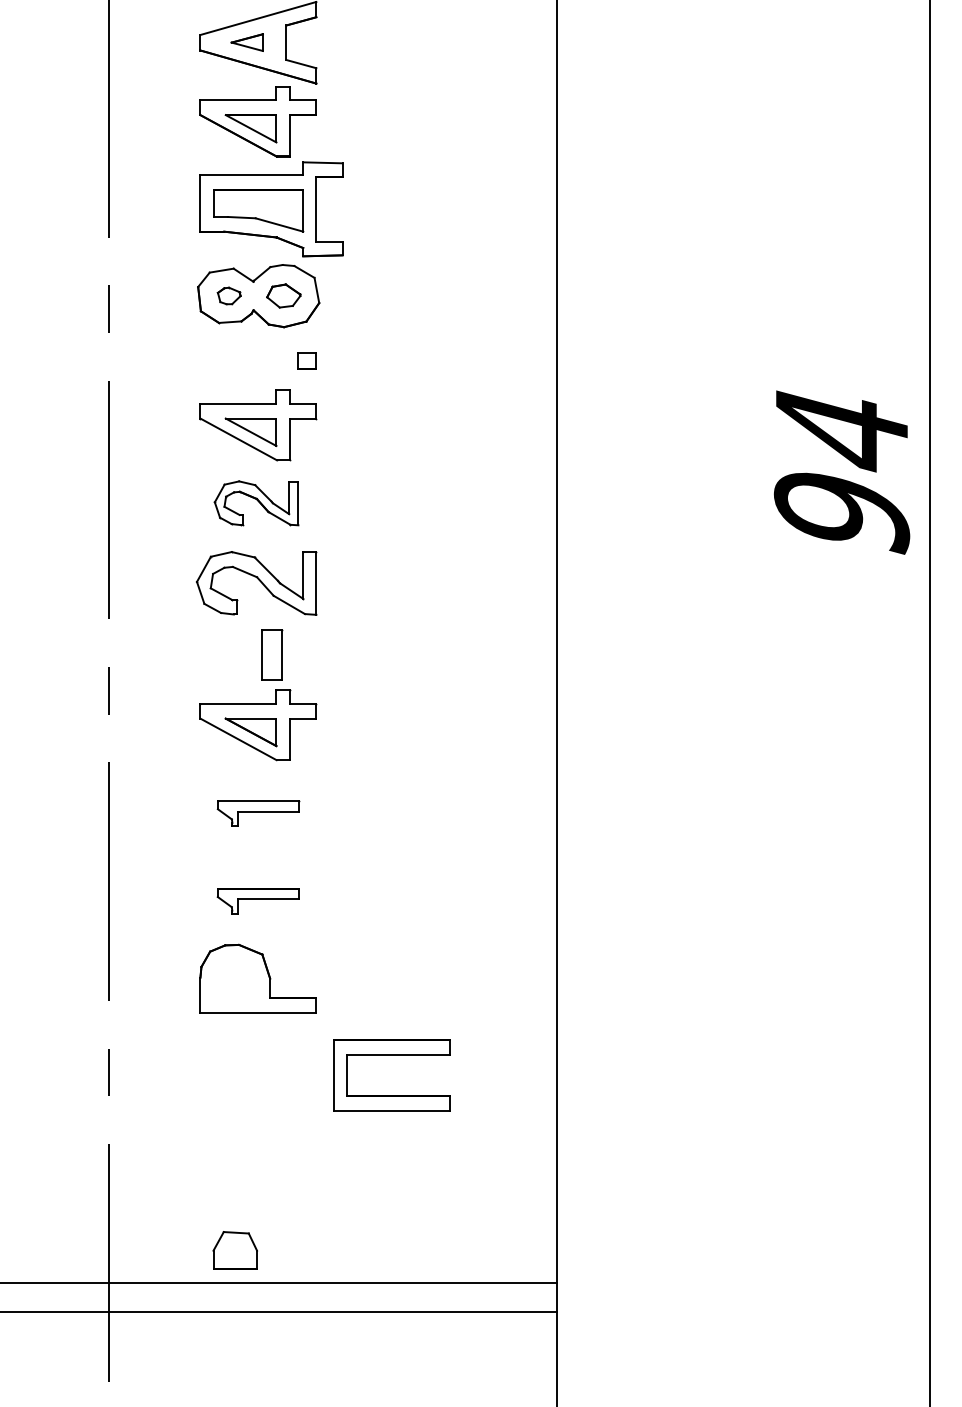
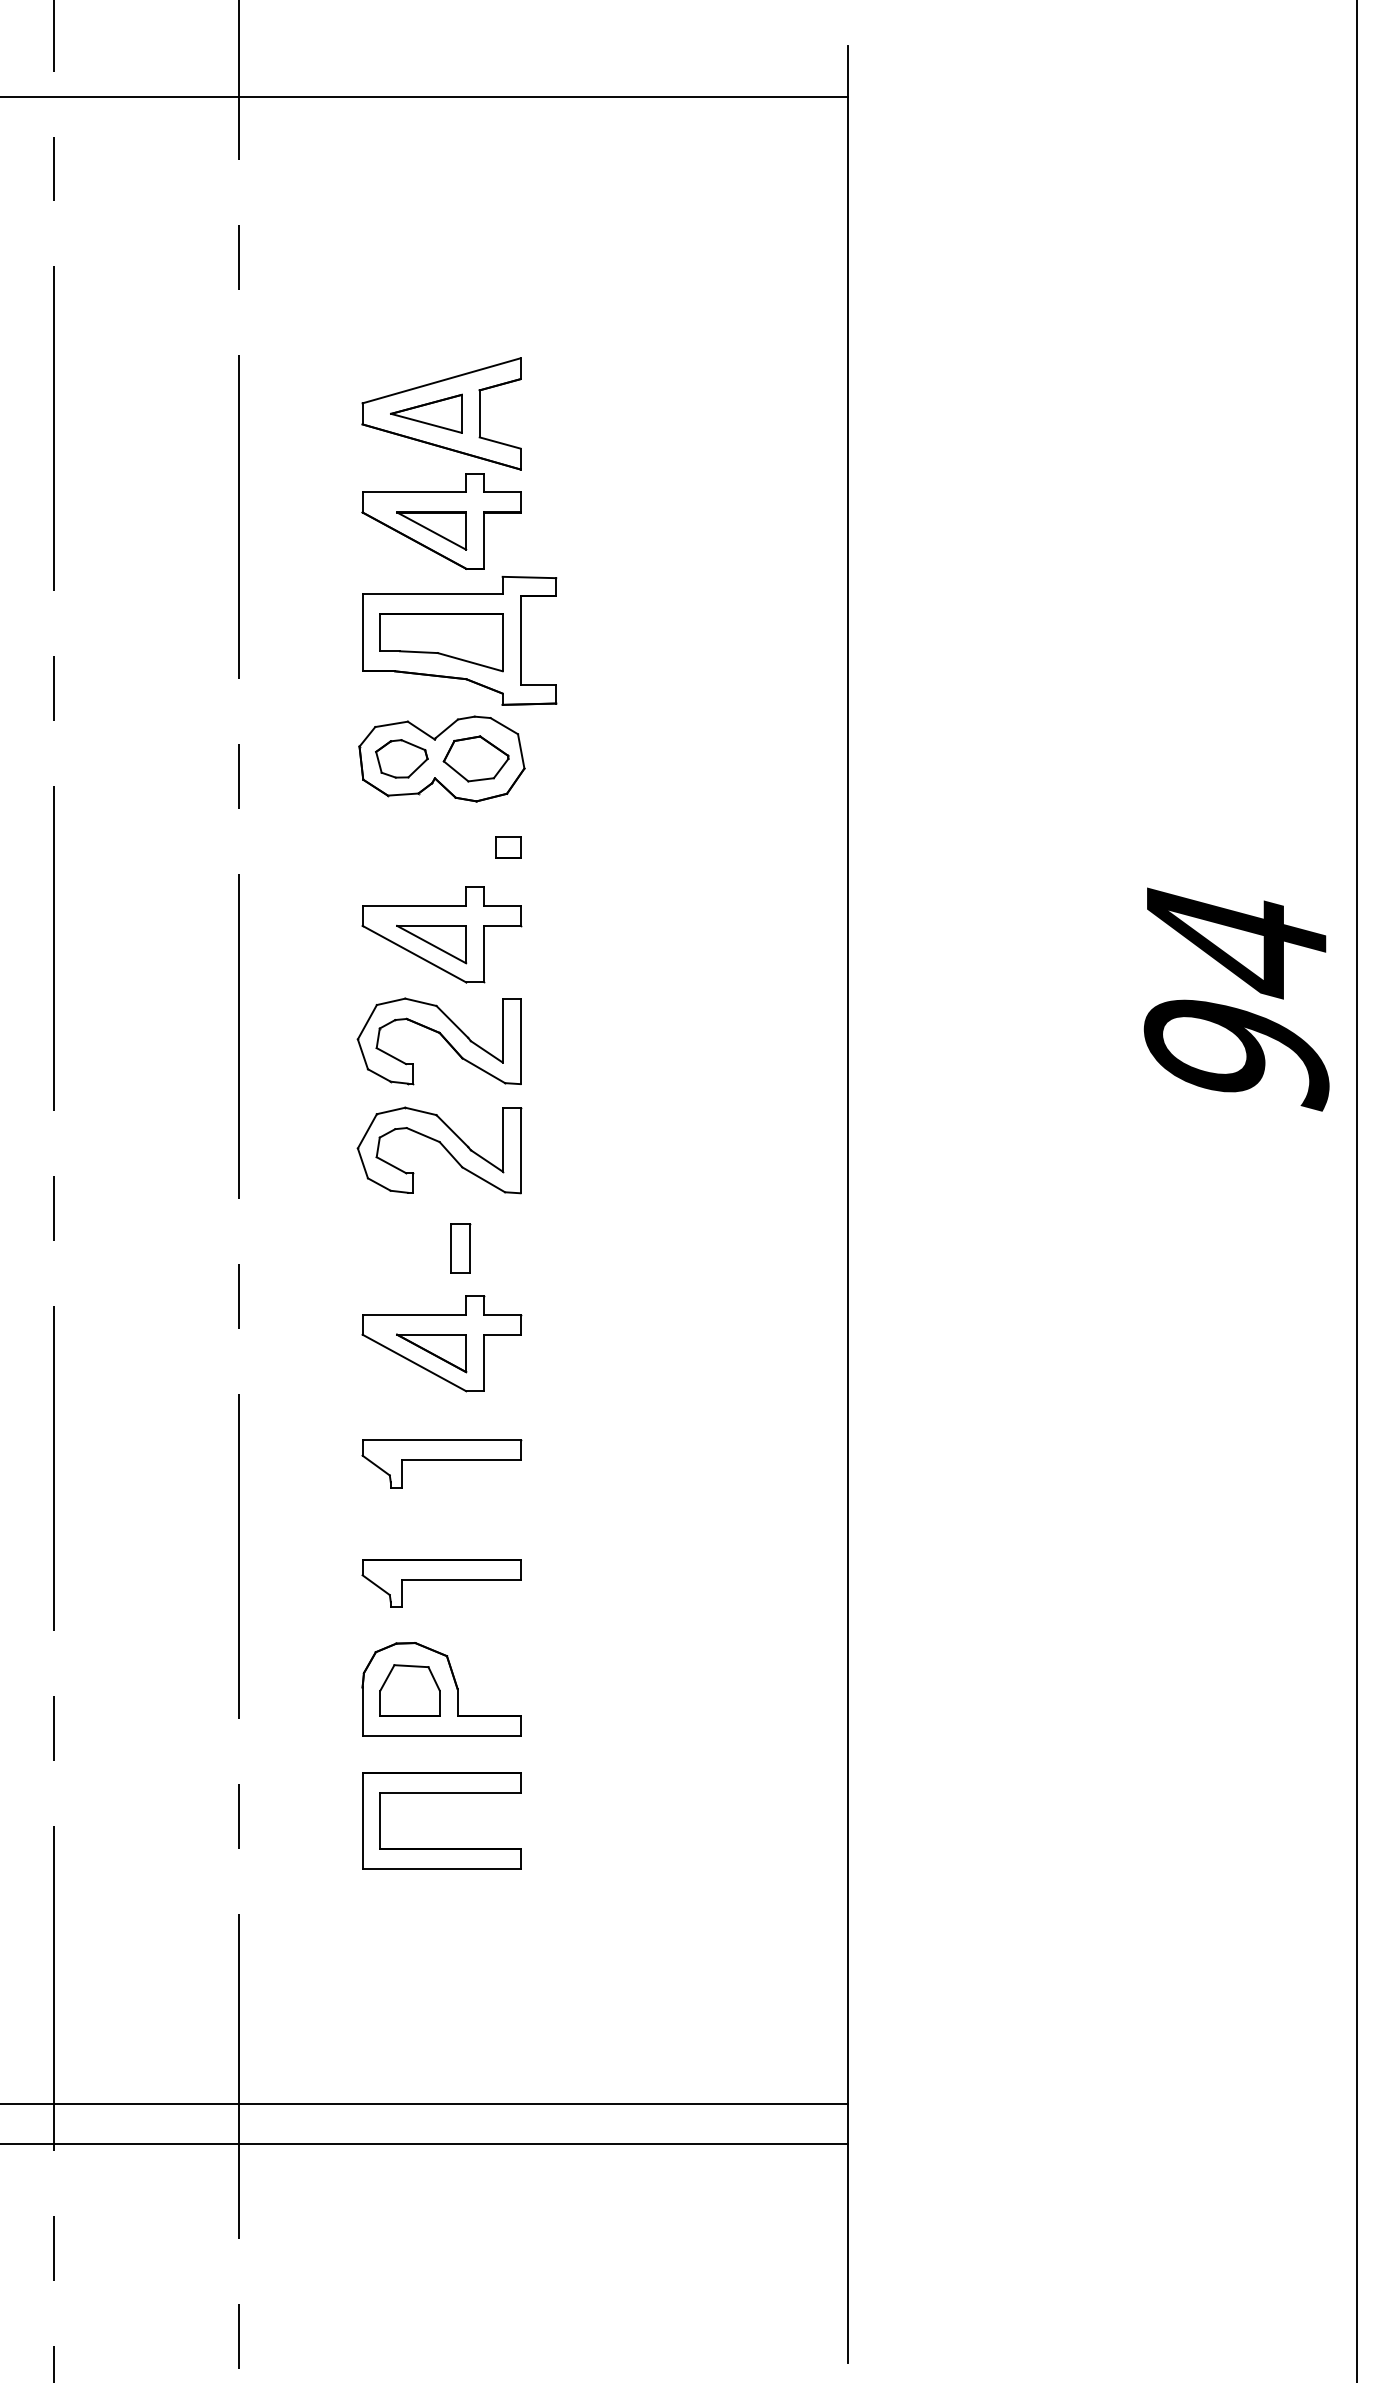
part: (247, 42) -> (426, 413), size x1.67
part: (228, 295) -> (401, 758), size x1.67
part: (283, 295) -> (475, 758), size x1.43
part: (256, 503) -> (438, 1041), size x1.43
part: (272, 655) -> (460, 1248), size x0.71
part: (258, 813) -> (441, 1463), size x1.43
part: (258, 901) -> (441, 1583), size x1.43
part: (391, 1055) -> (441, 1793), moved
part: (234, 1250) -> (409, 1690), moved

